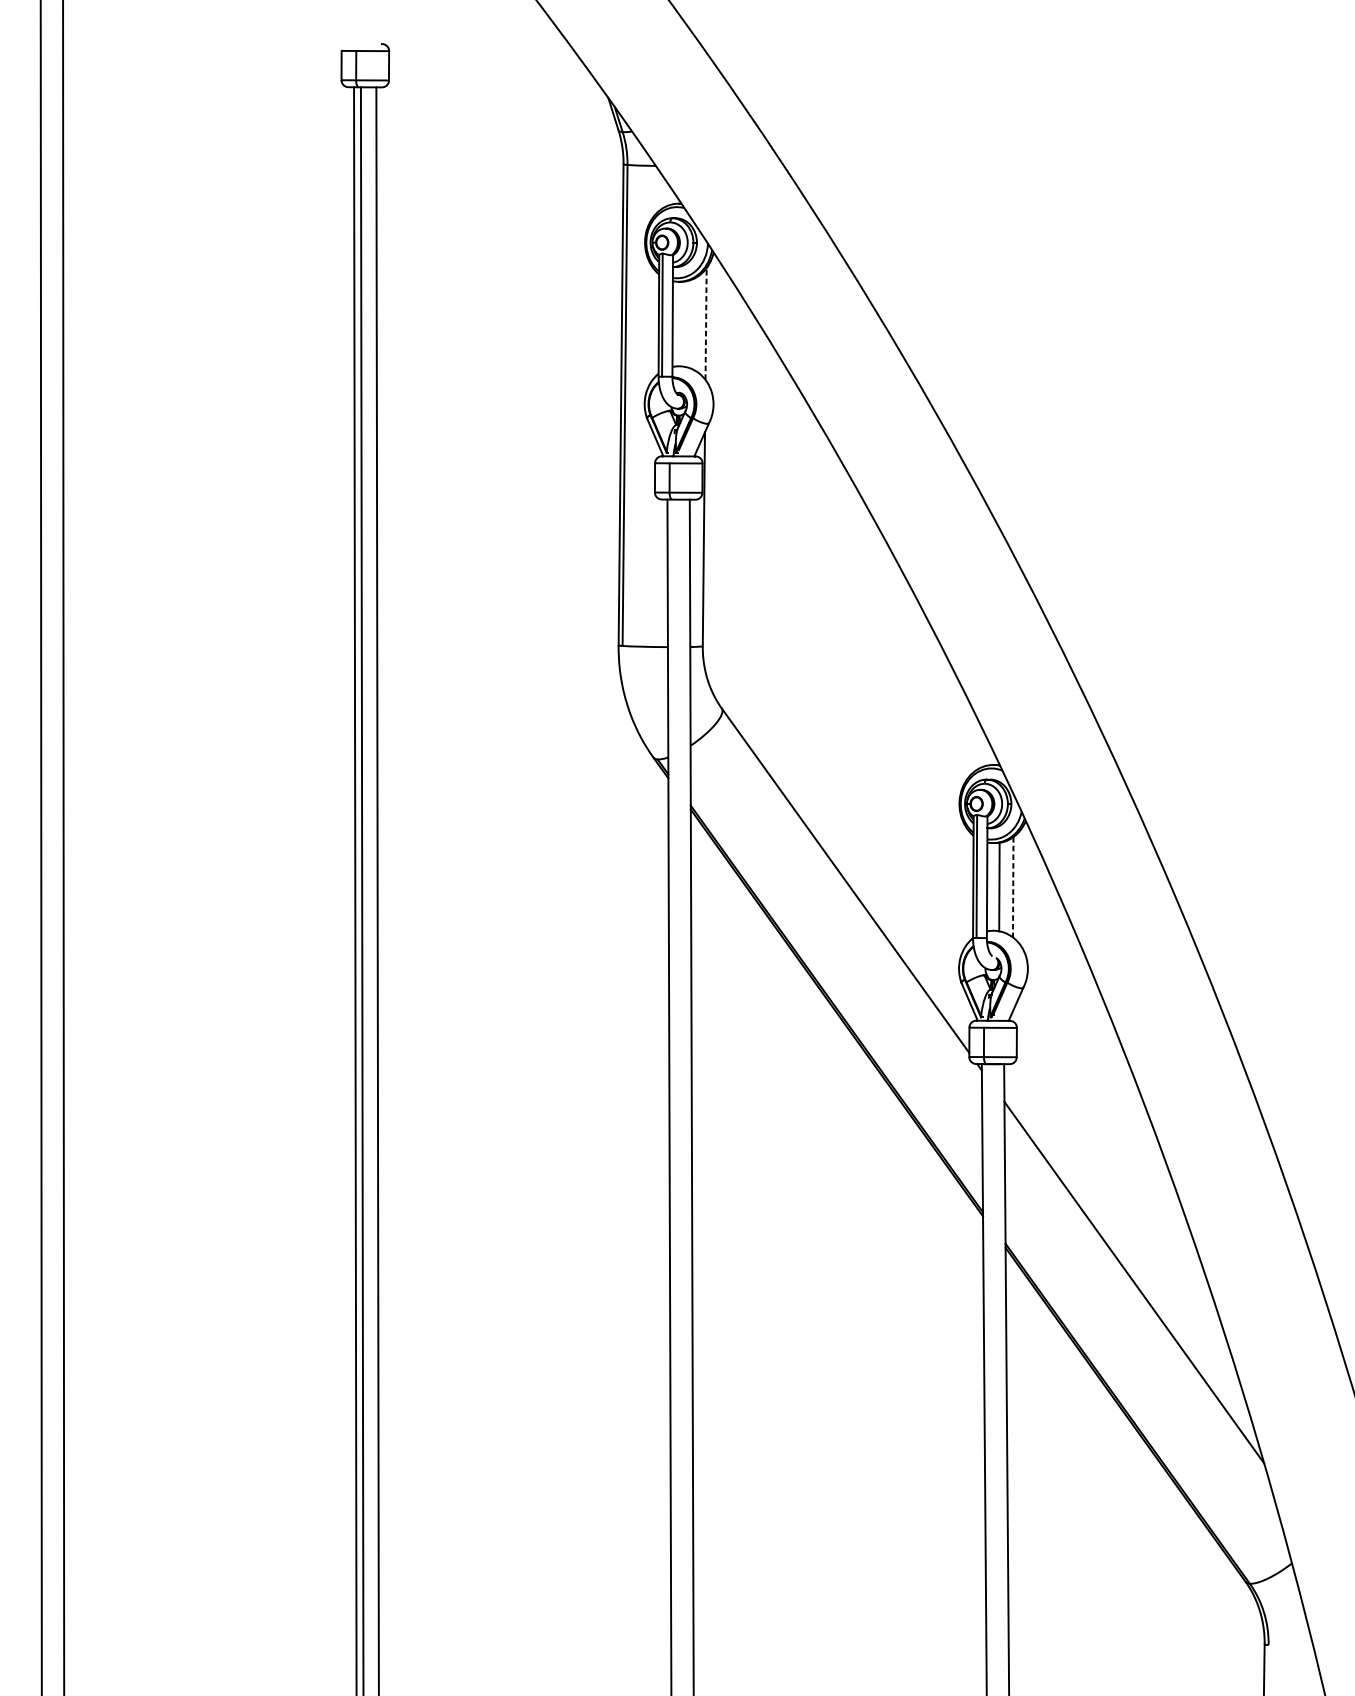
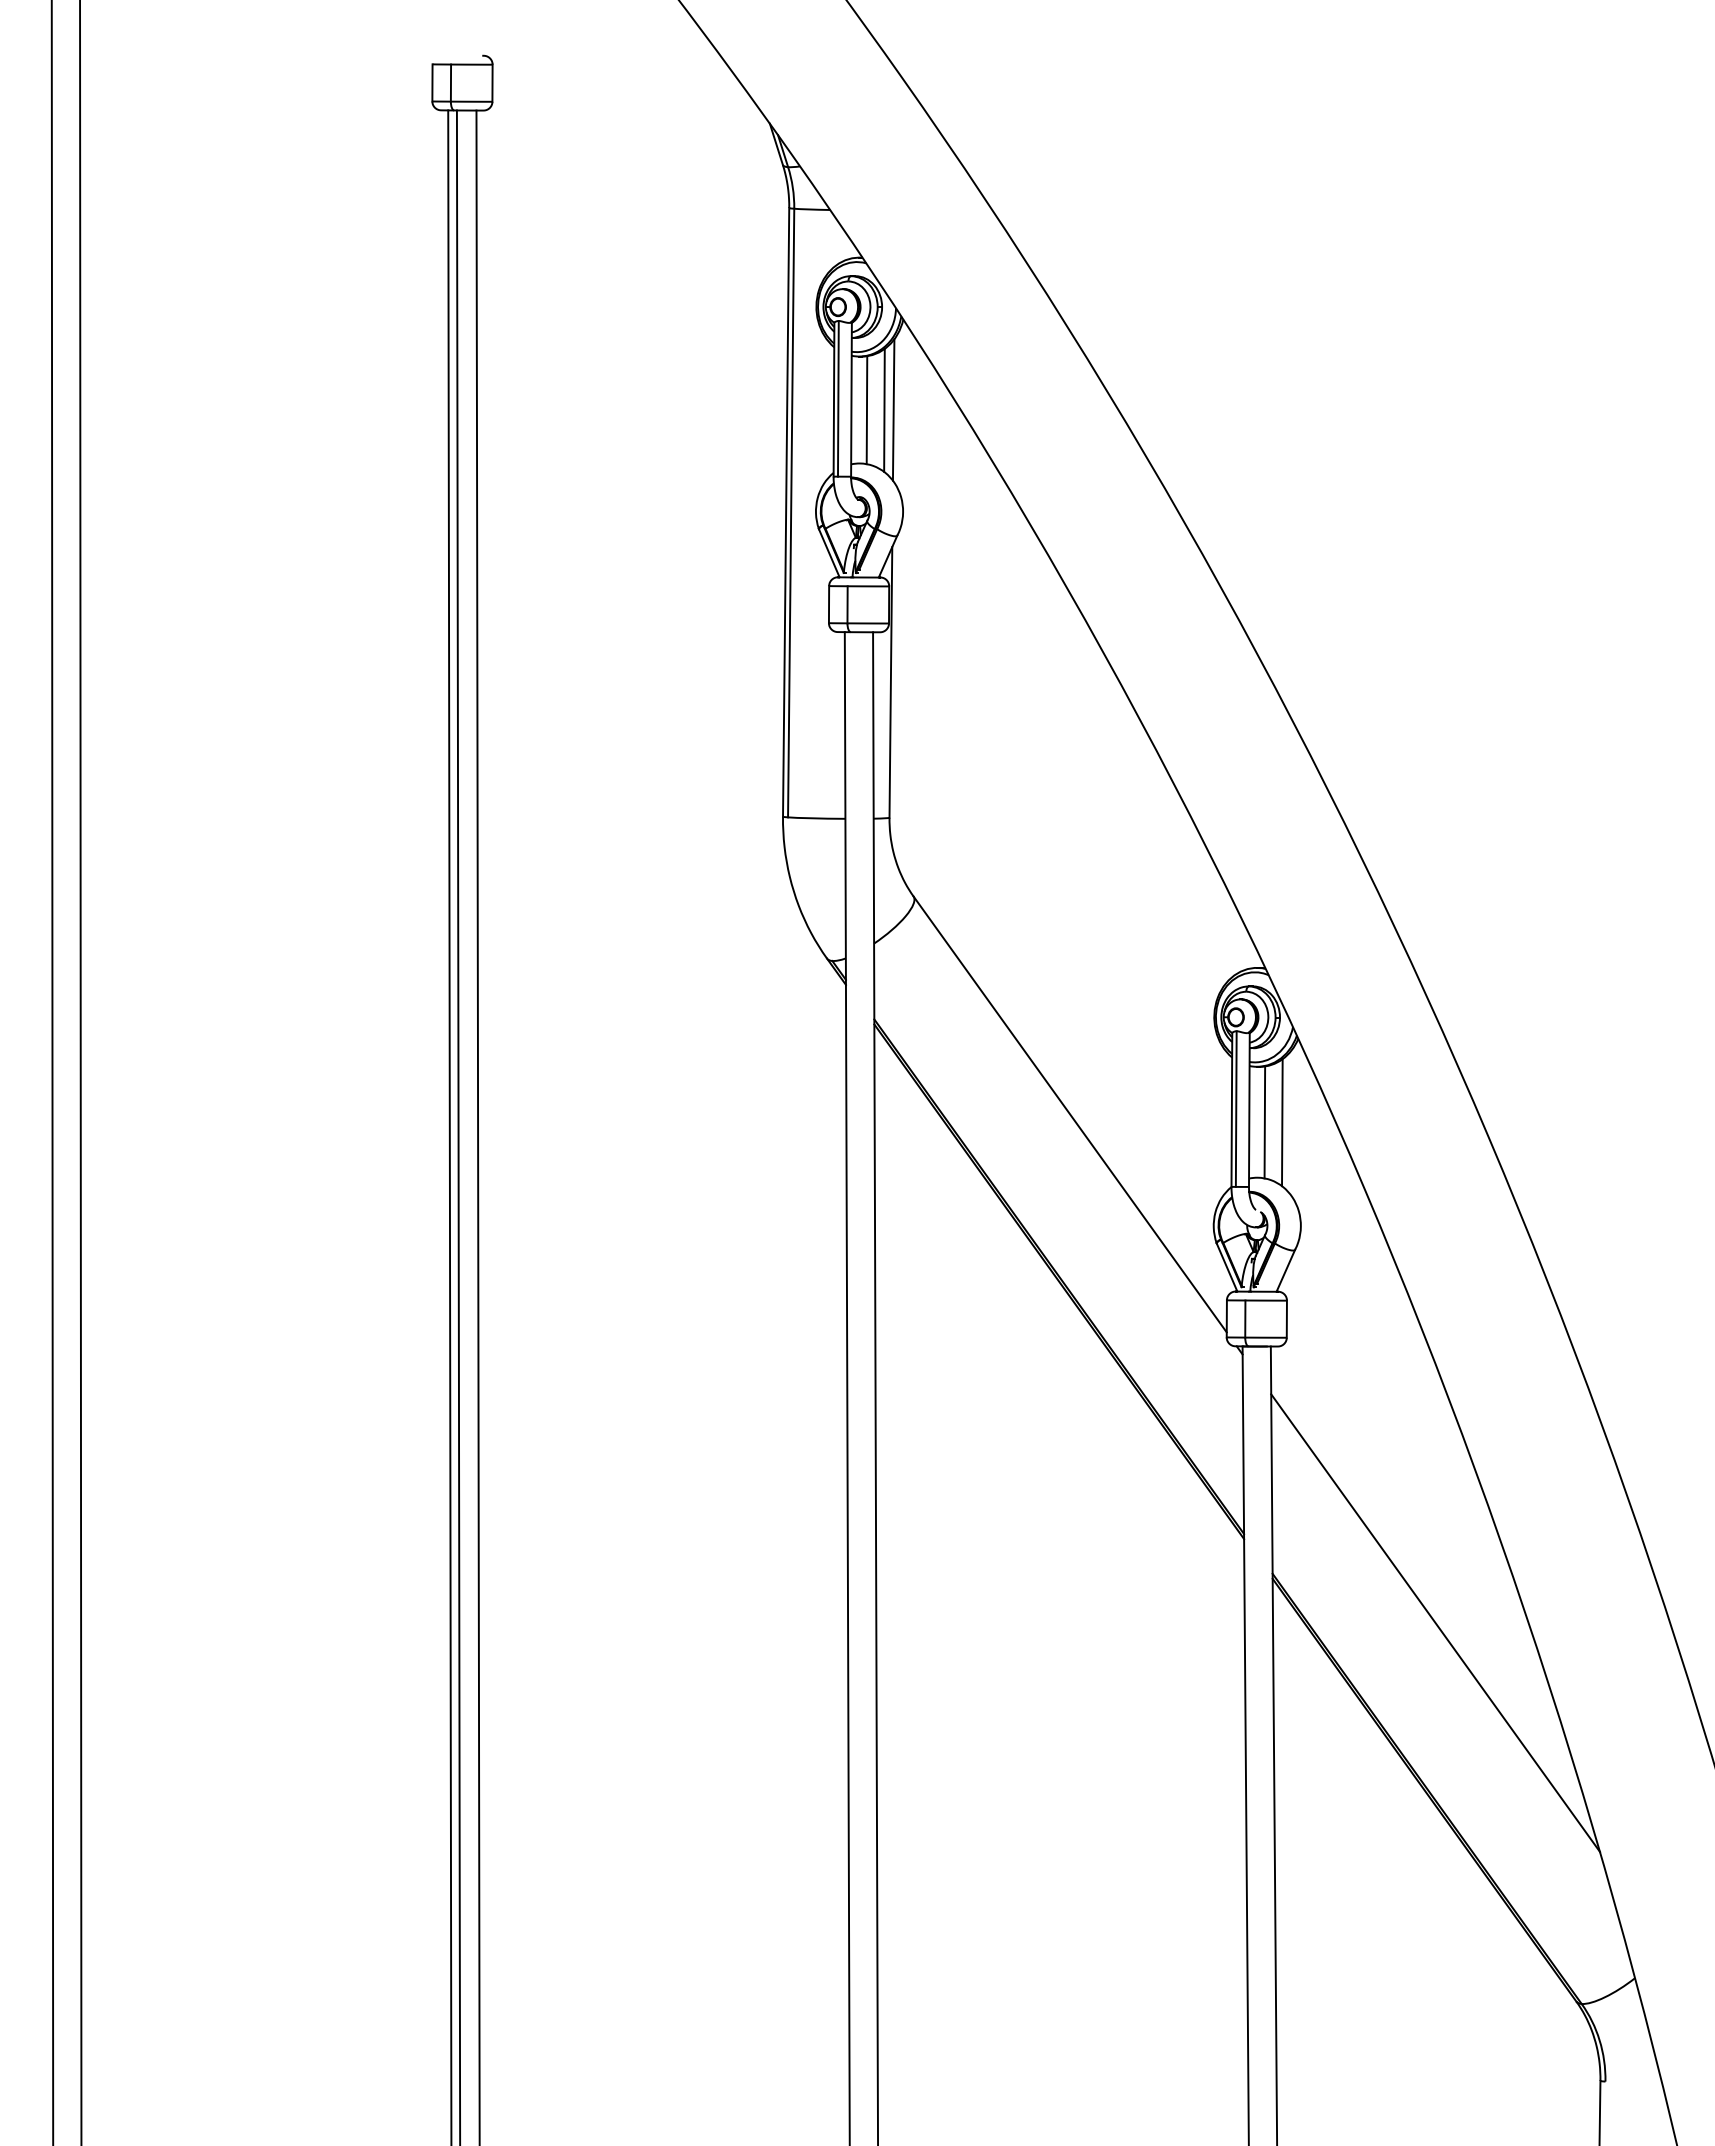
line: (698, 323) -> (884, 409), added
line: (705, 323) -> (893, 409), dashed -> solid
line: (684, 324) -> (866, 410), added
line: (1013, 887) -> (1282, 1122), dashed -> solid

